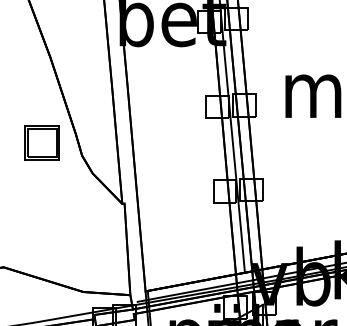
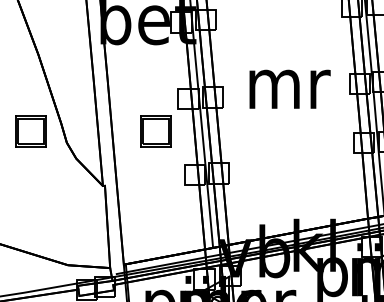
part: (180, 143) -> (155, 131), added

